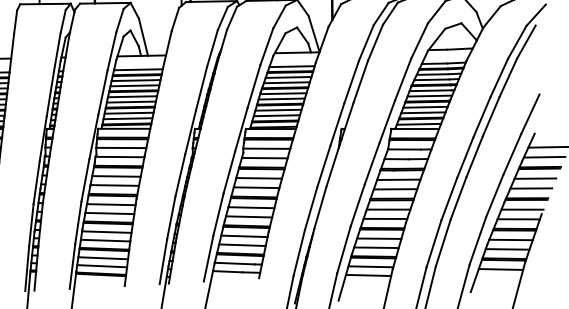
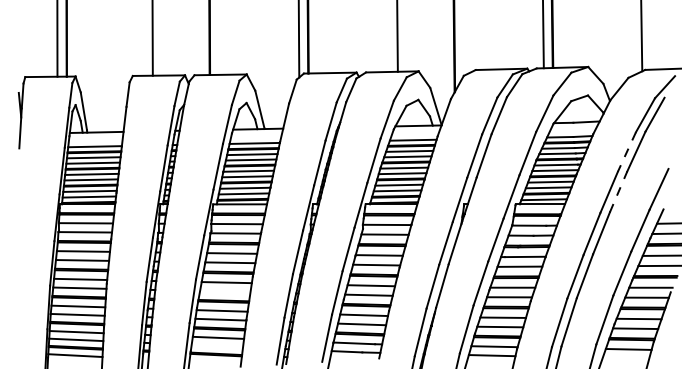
line: (498, 78) -> (626, 152), solid -> dashed
line: (491, 116) -> (618, 191), solid -> dashed
line: (110, 213) -> (225, 291), removed
line: (102, 265) -> (217, 345), removed

